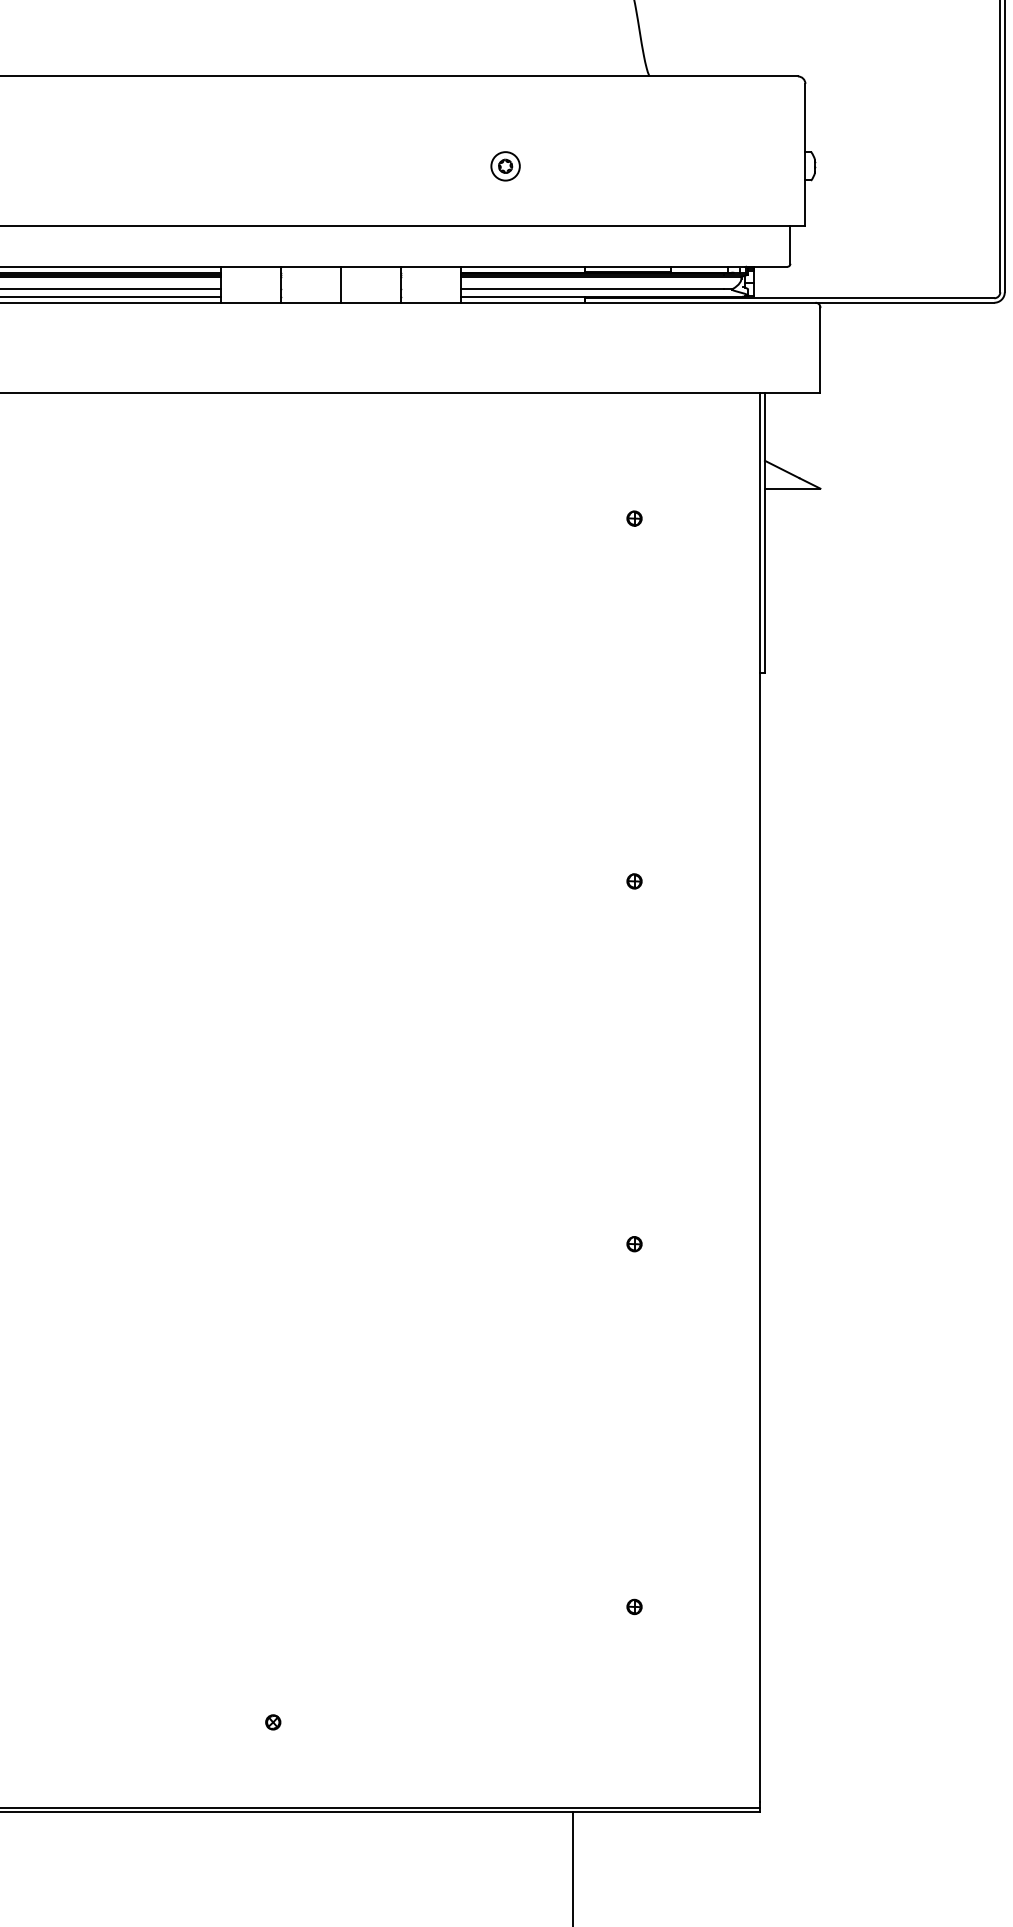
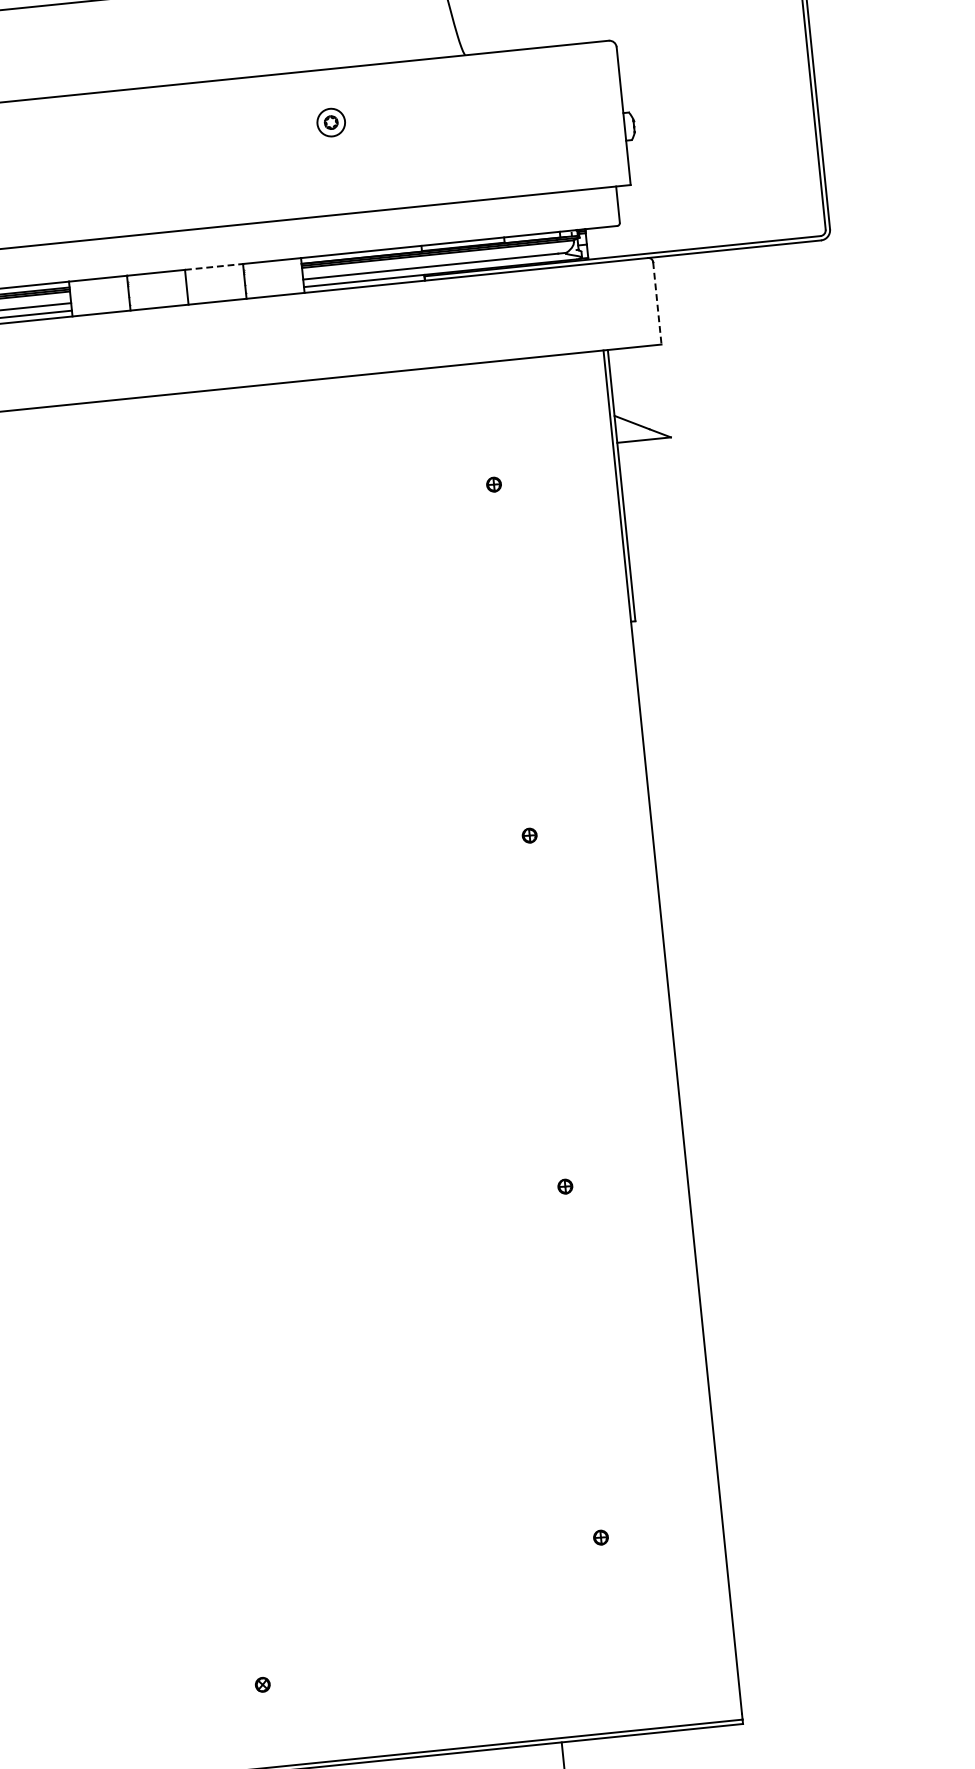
part: (505, 166) -> (331, 122), moved
line: (370, 266) -> (213, 266), solid -> dashed
line: (820, 350) -> (657, 303), solid -> dashed

